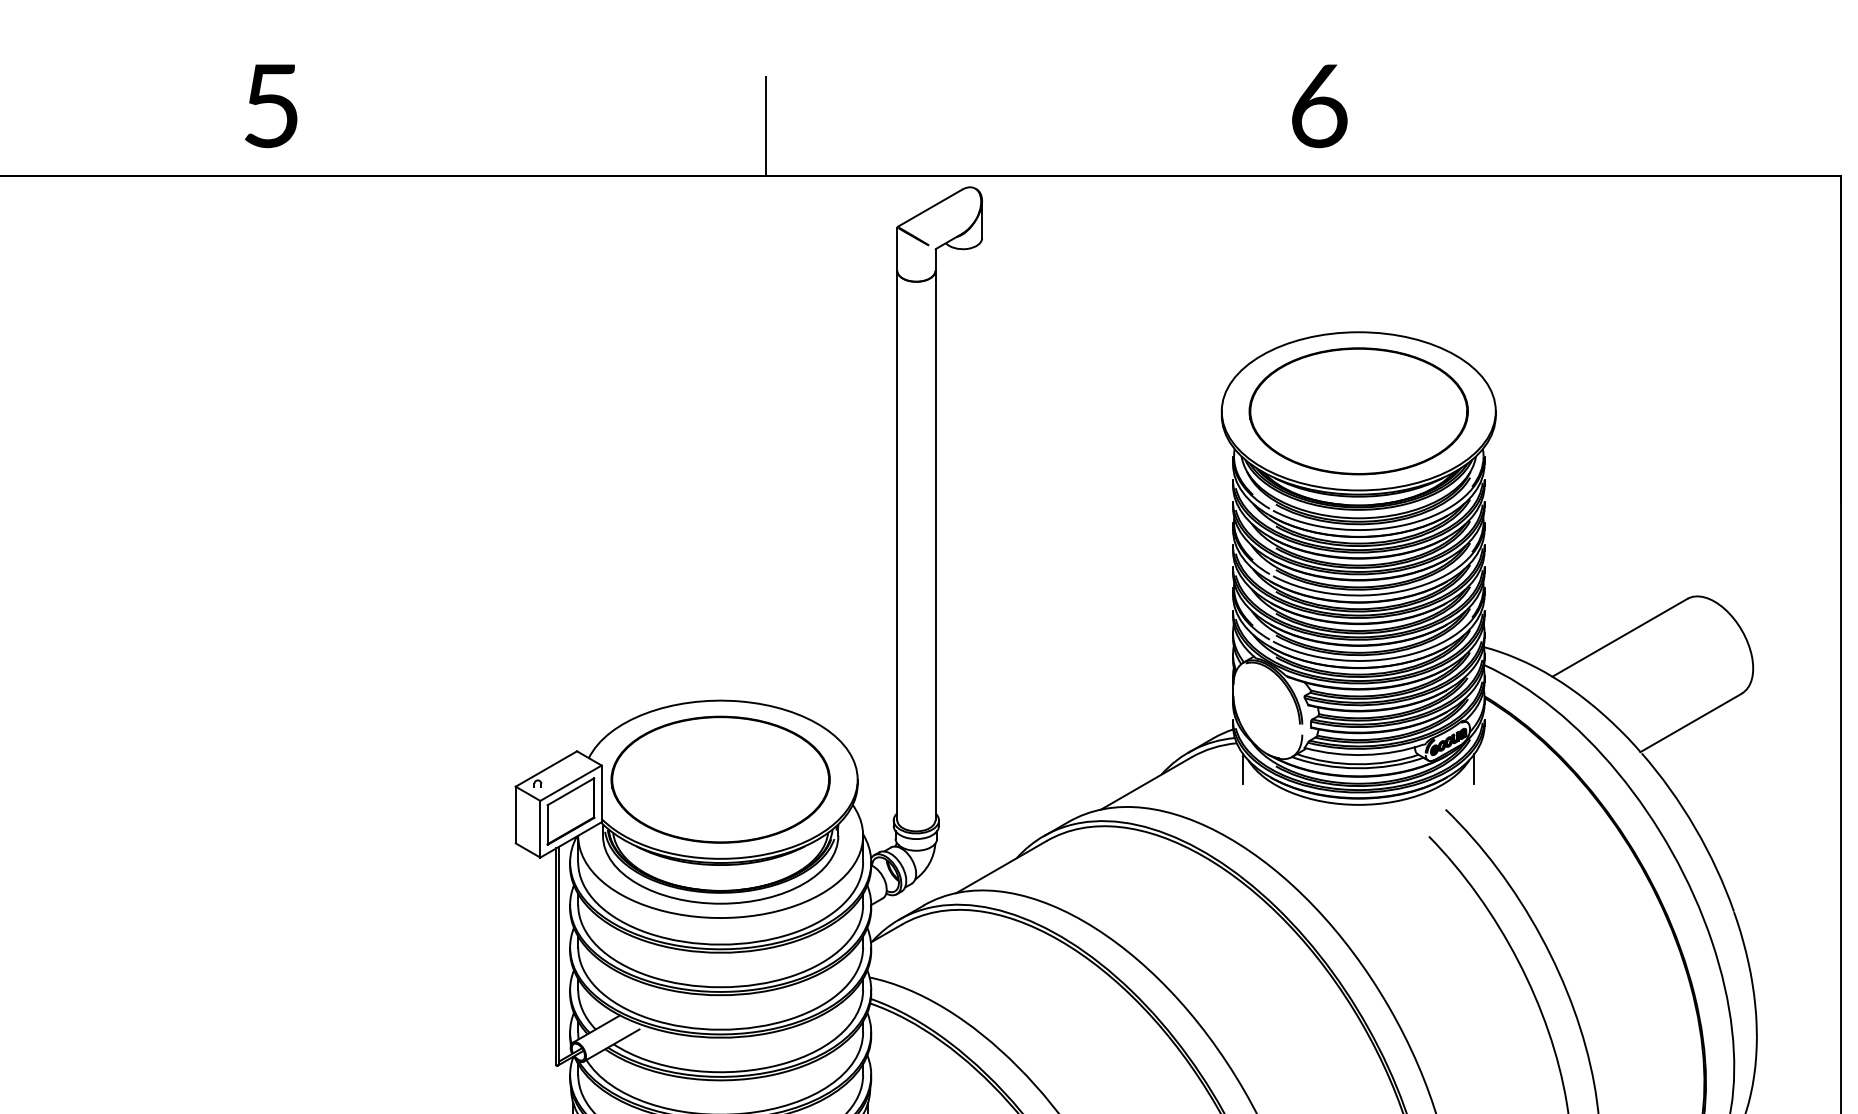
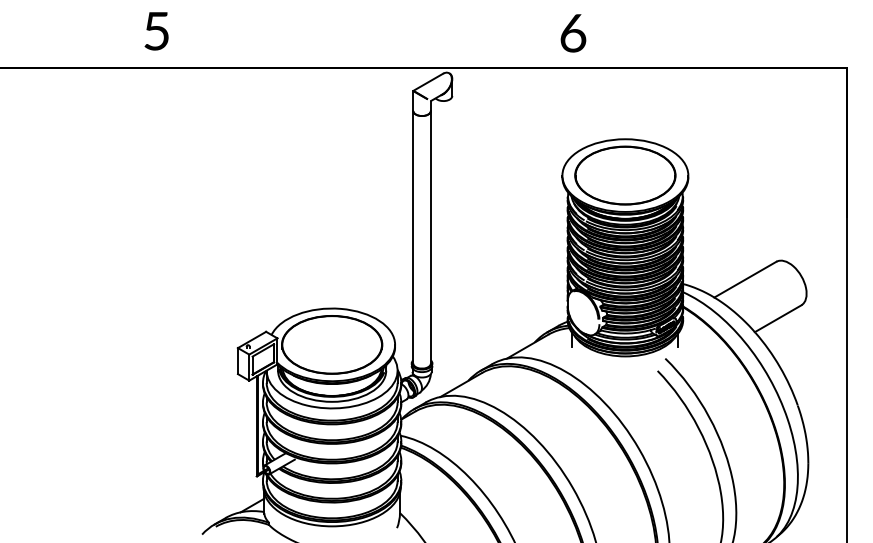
text: (270, 106) -> (156, 31), moved
text: (1319, 106) -> (573, 33), moved
line: (767, 126) -> (353, 44), removed

